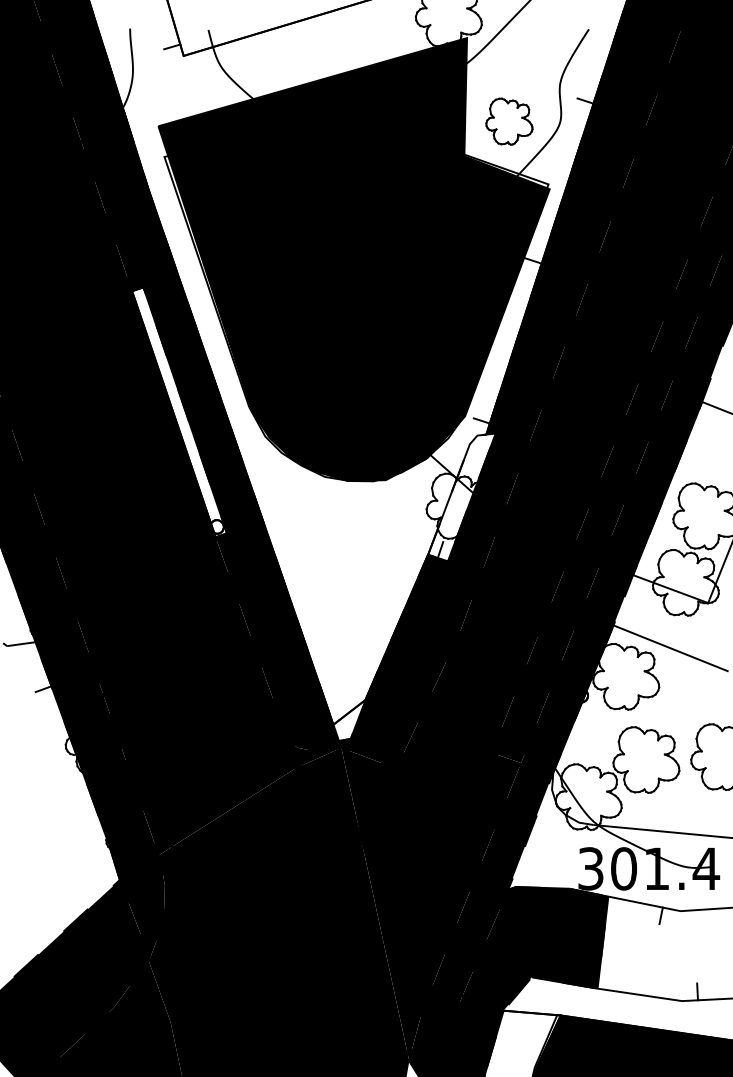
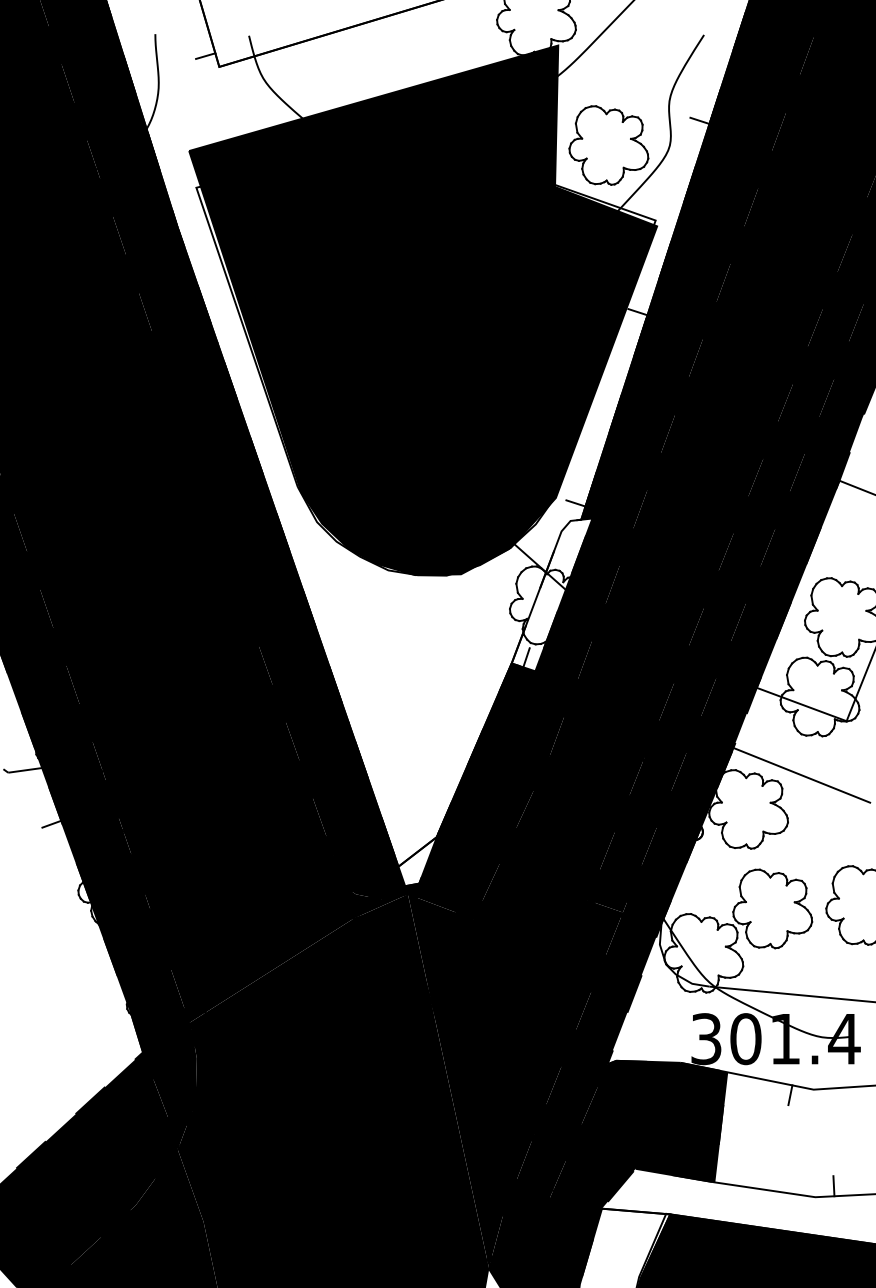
part: (509, 121) -> (608, 145), size x1.43
fill: (179, 411) -> (214, 492), added

